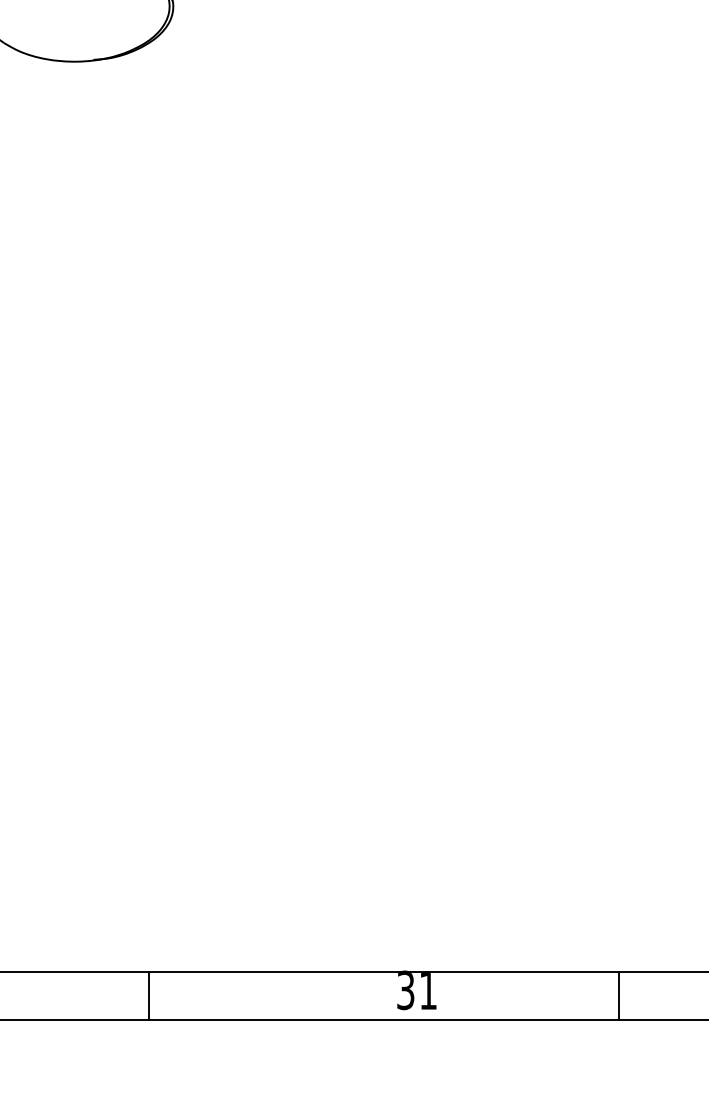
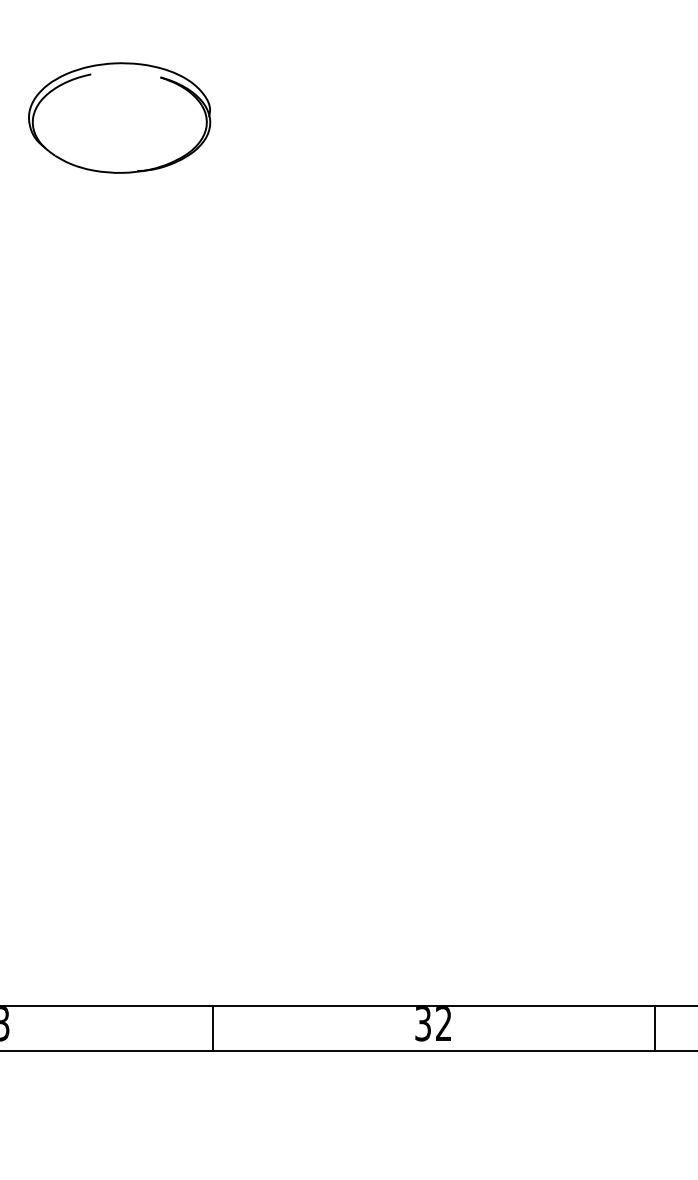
text: (428, 990) -> (443, 1023), 31 -> 32
line: (149, 995) -> (213, 1028), moved
line: (619, 995) -> (655, 1028), moved

